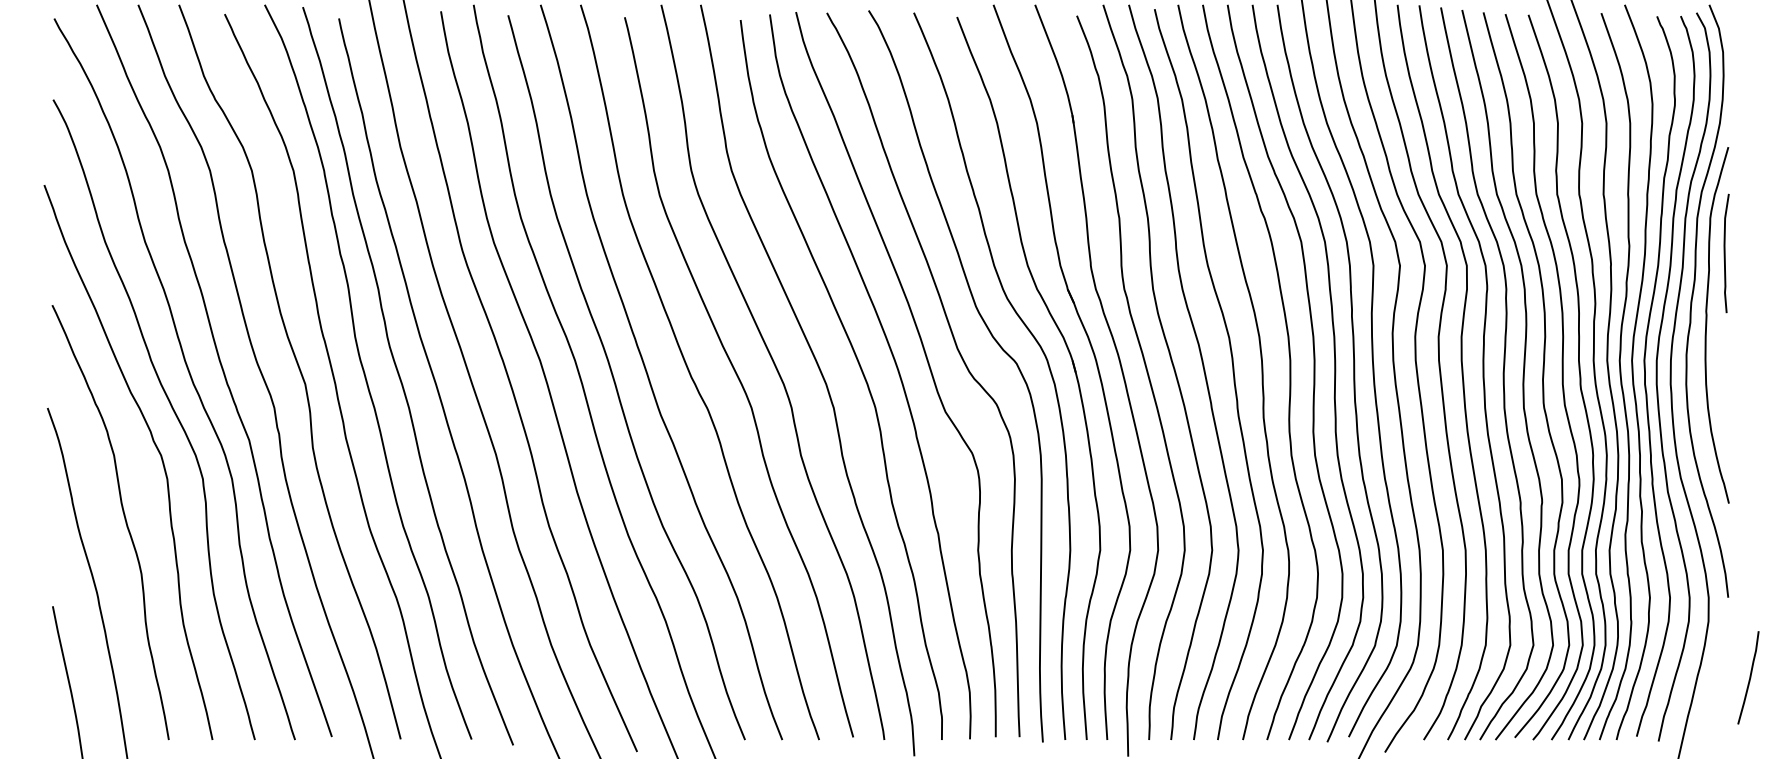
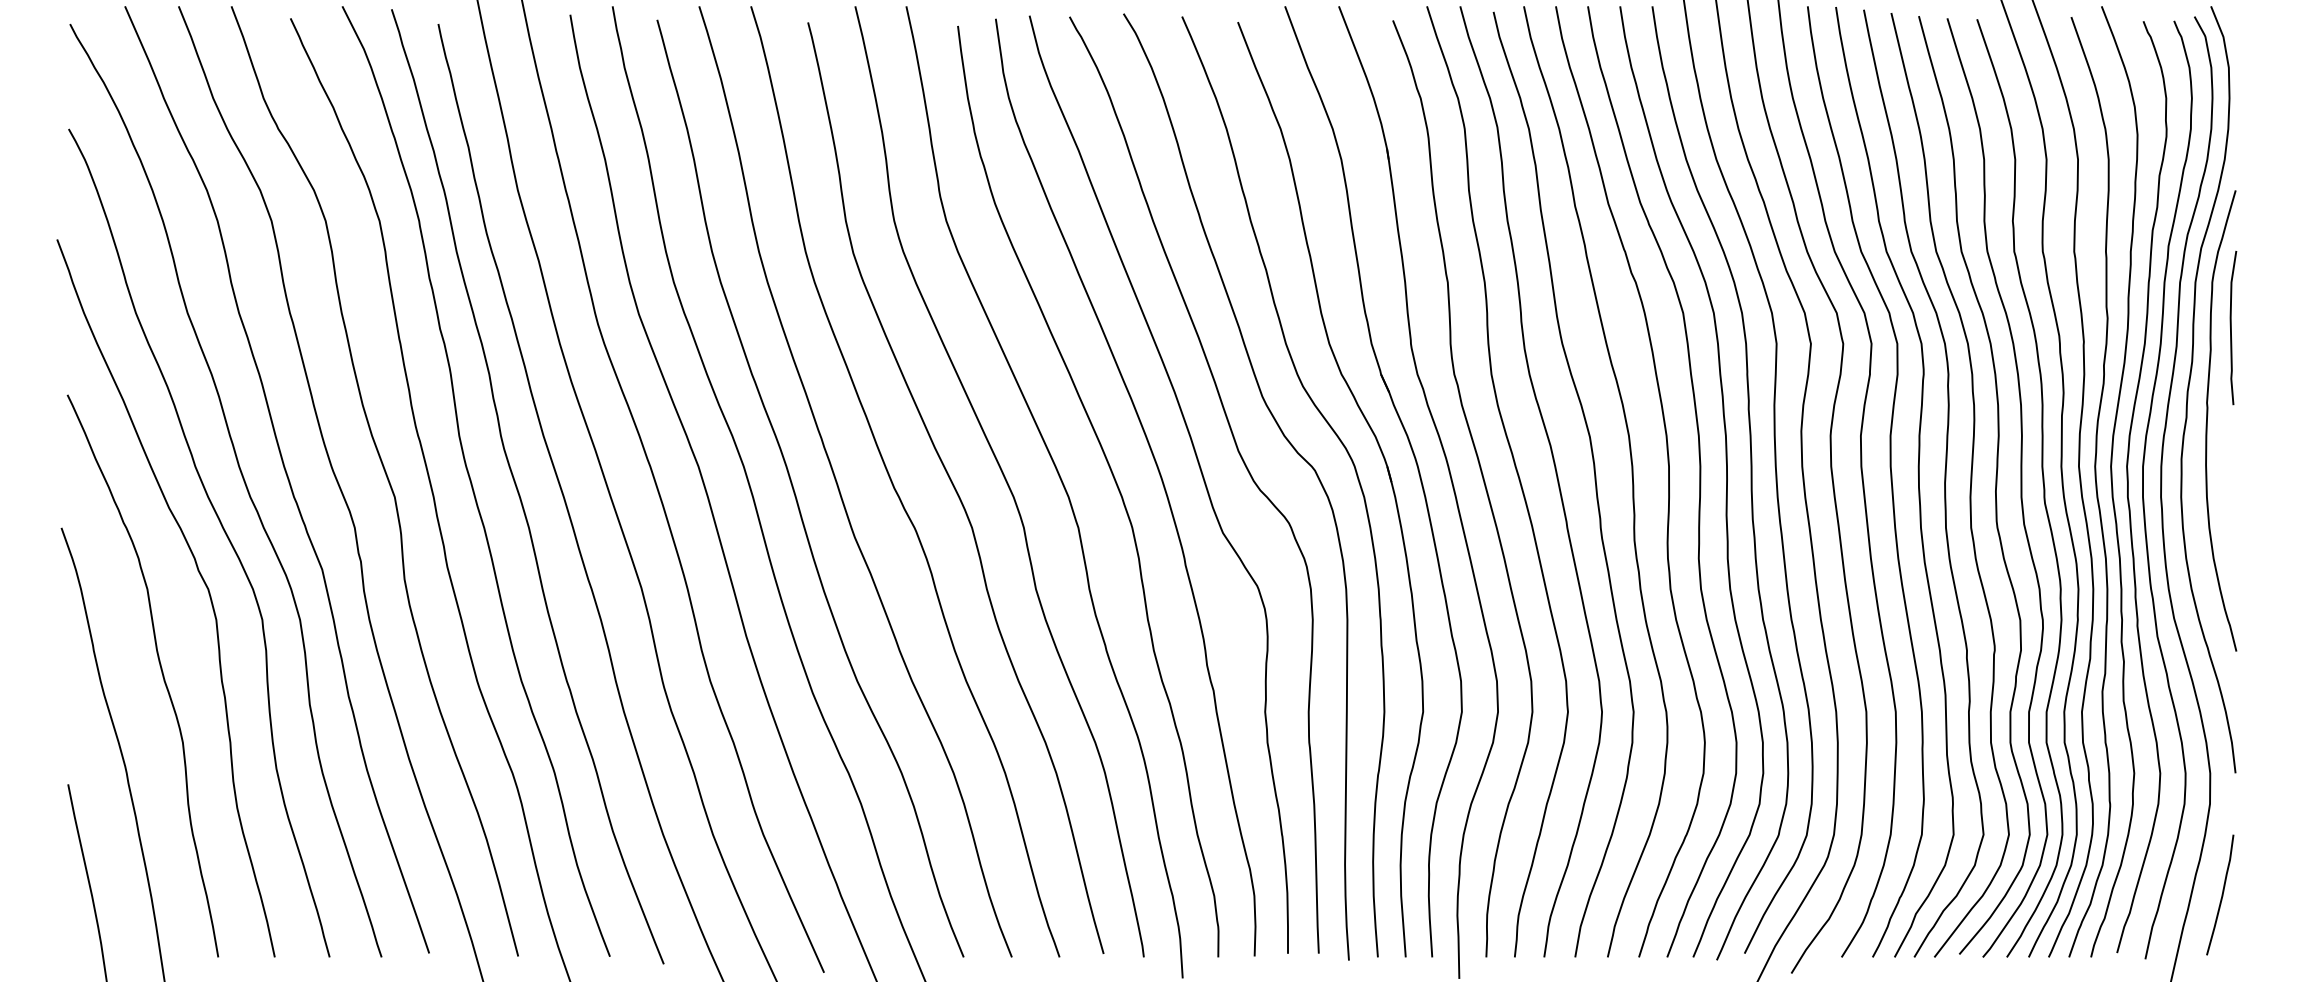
curve: (1749, 677) -> (2221, 894), moved

